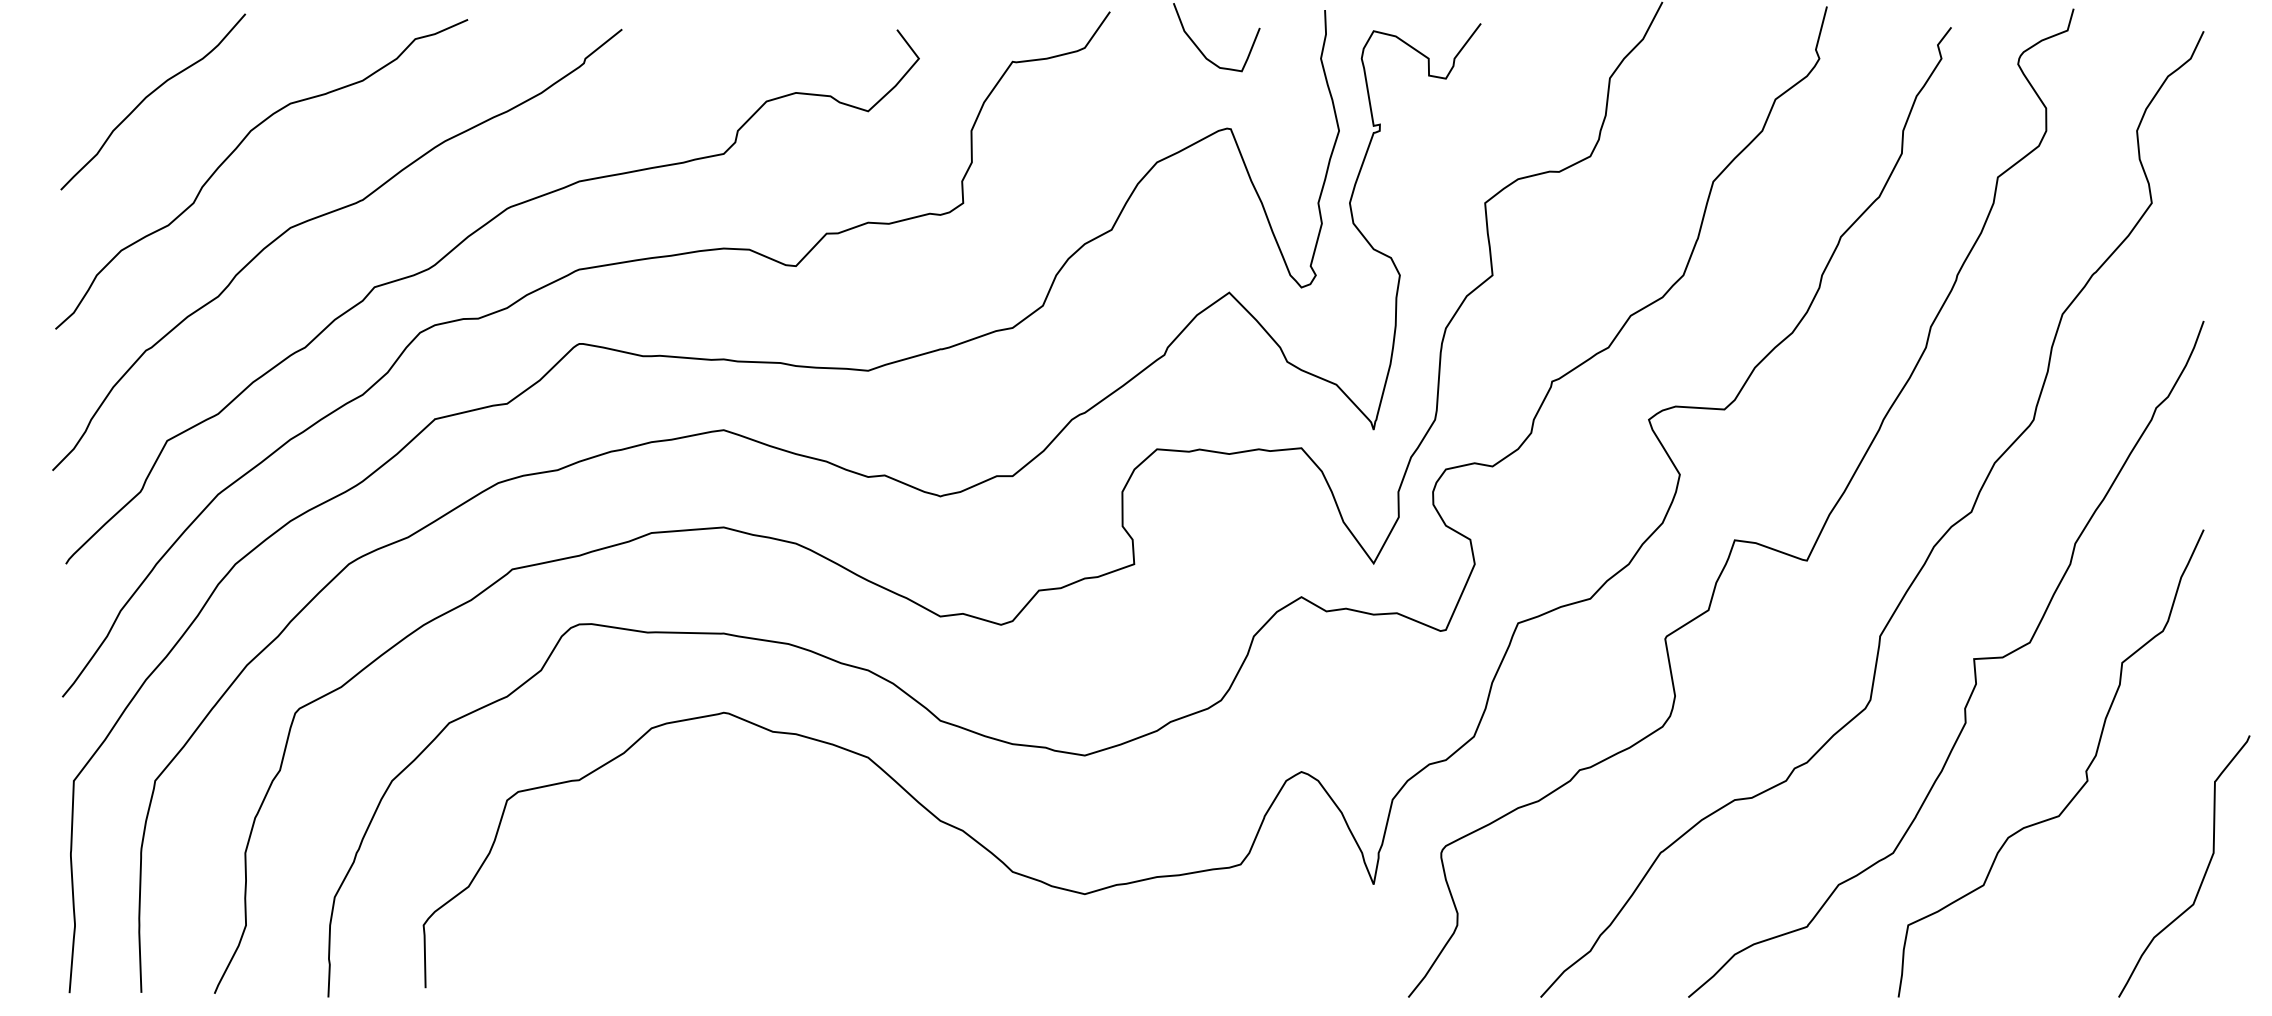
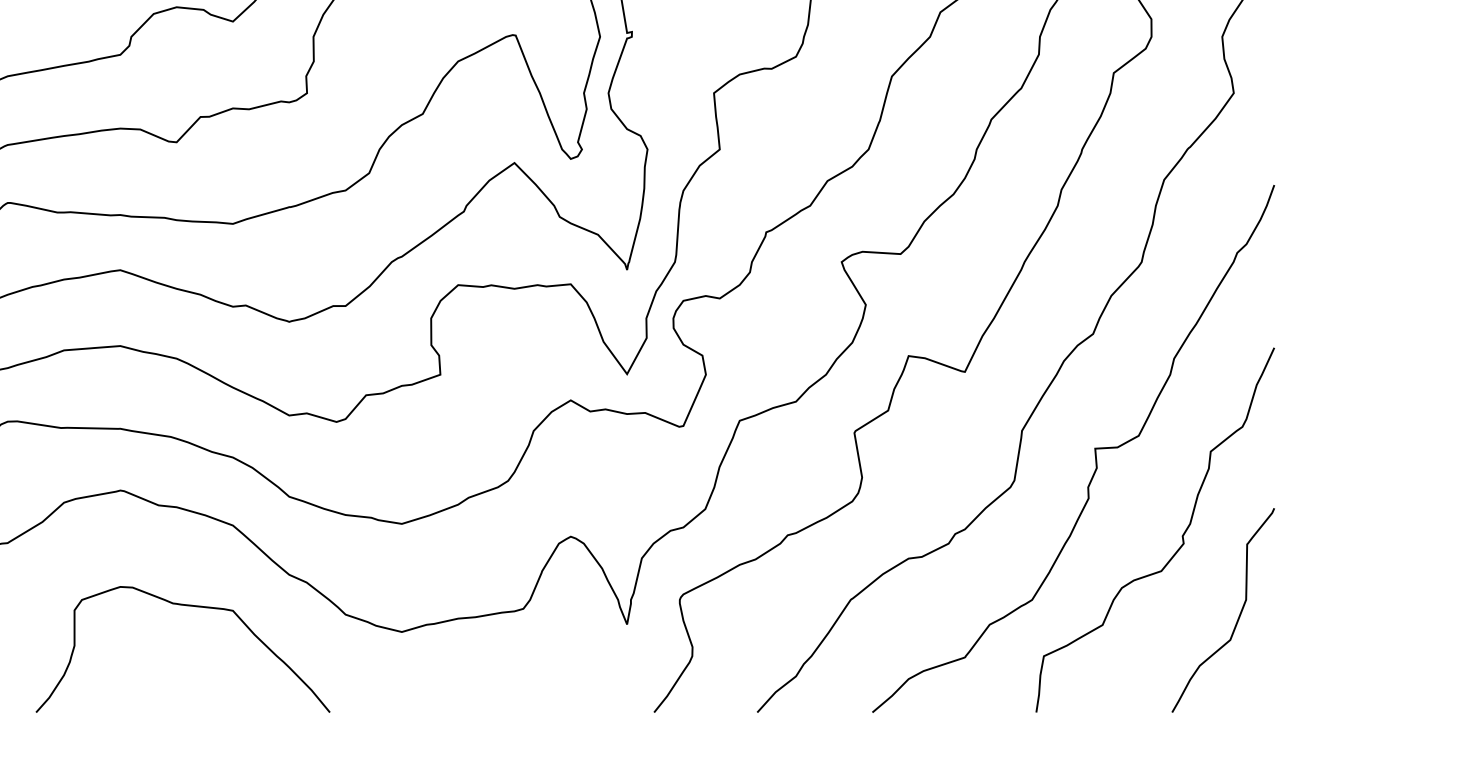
curve: (812, 861) -> (189, 606), added
curve: (2203, 875) -> (1238, 617), moved

